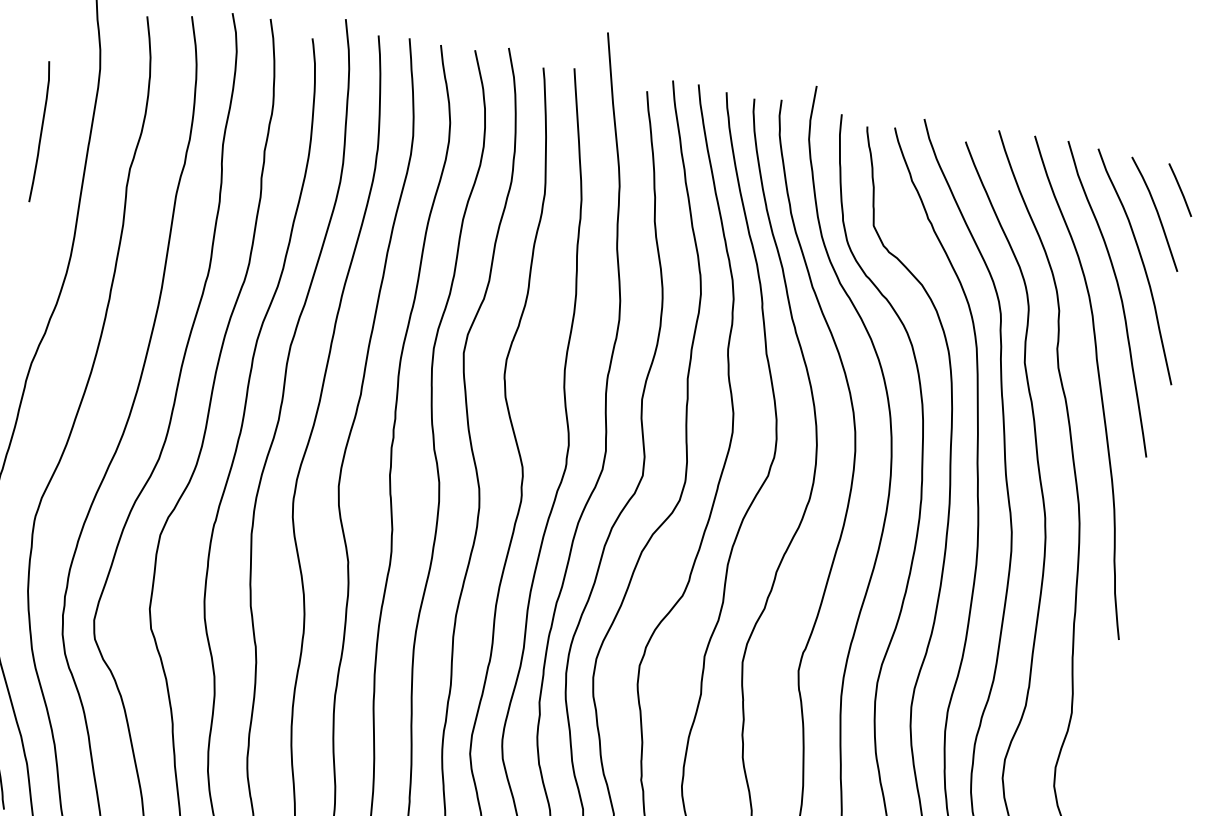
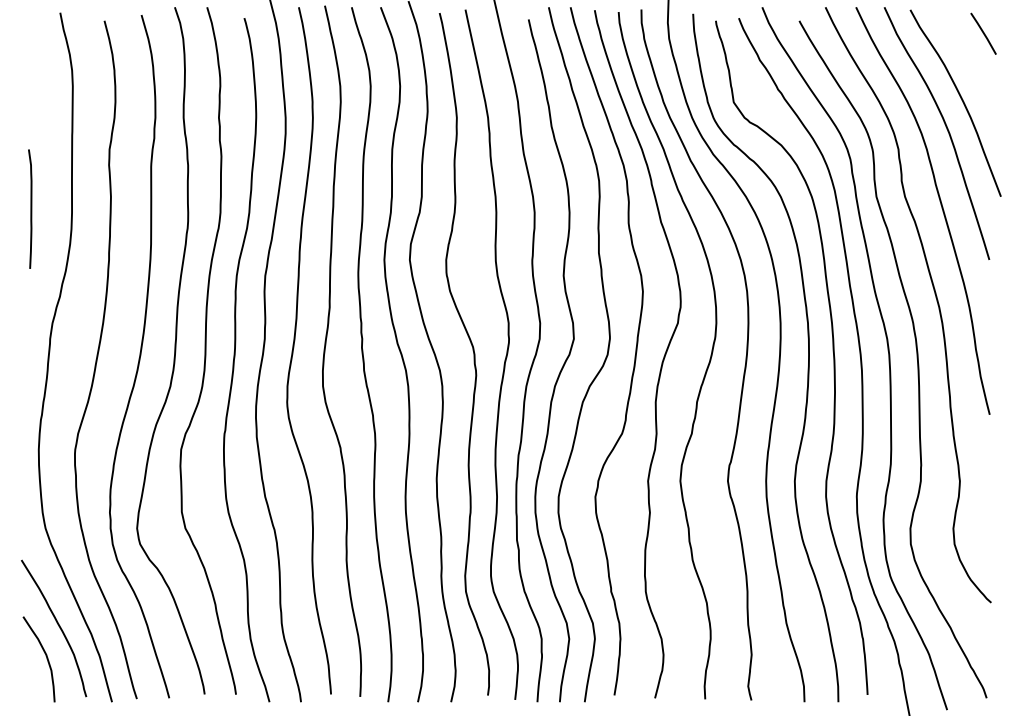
curve: (40, 131) -> (30, 208), moved
curve: (1157, 215) -> (967, 57), removed

